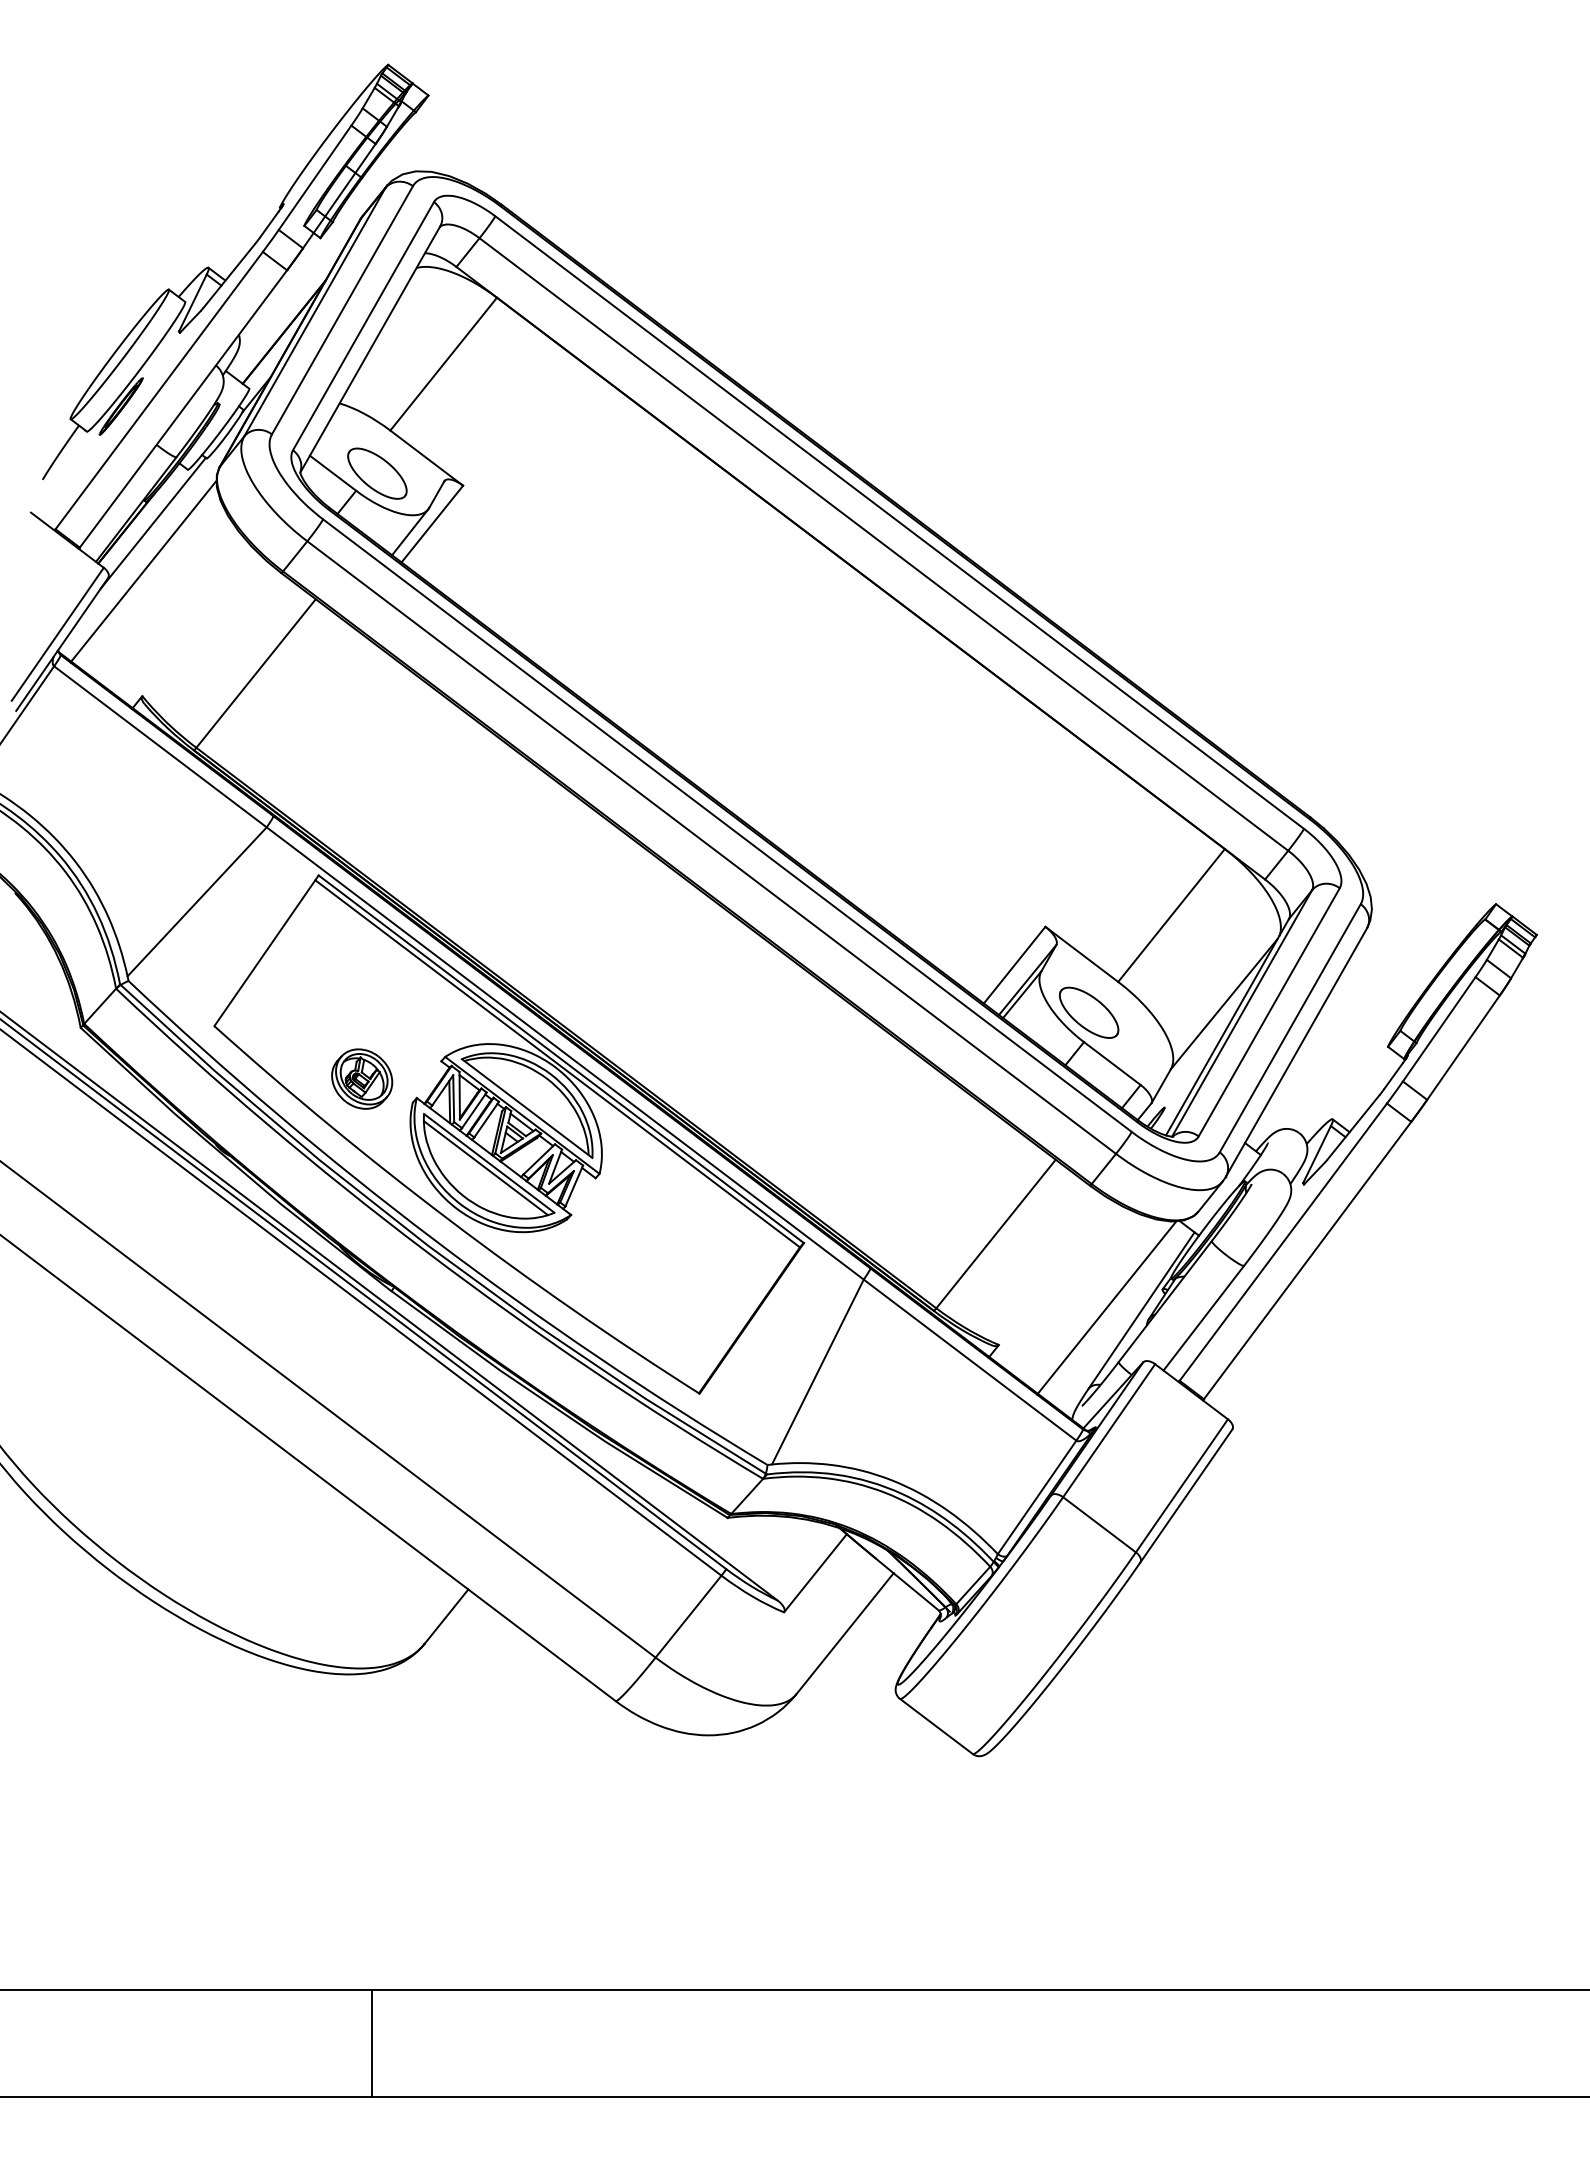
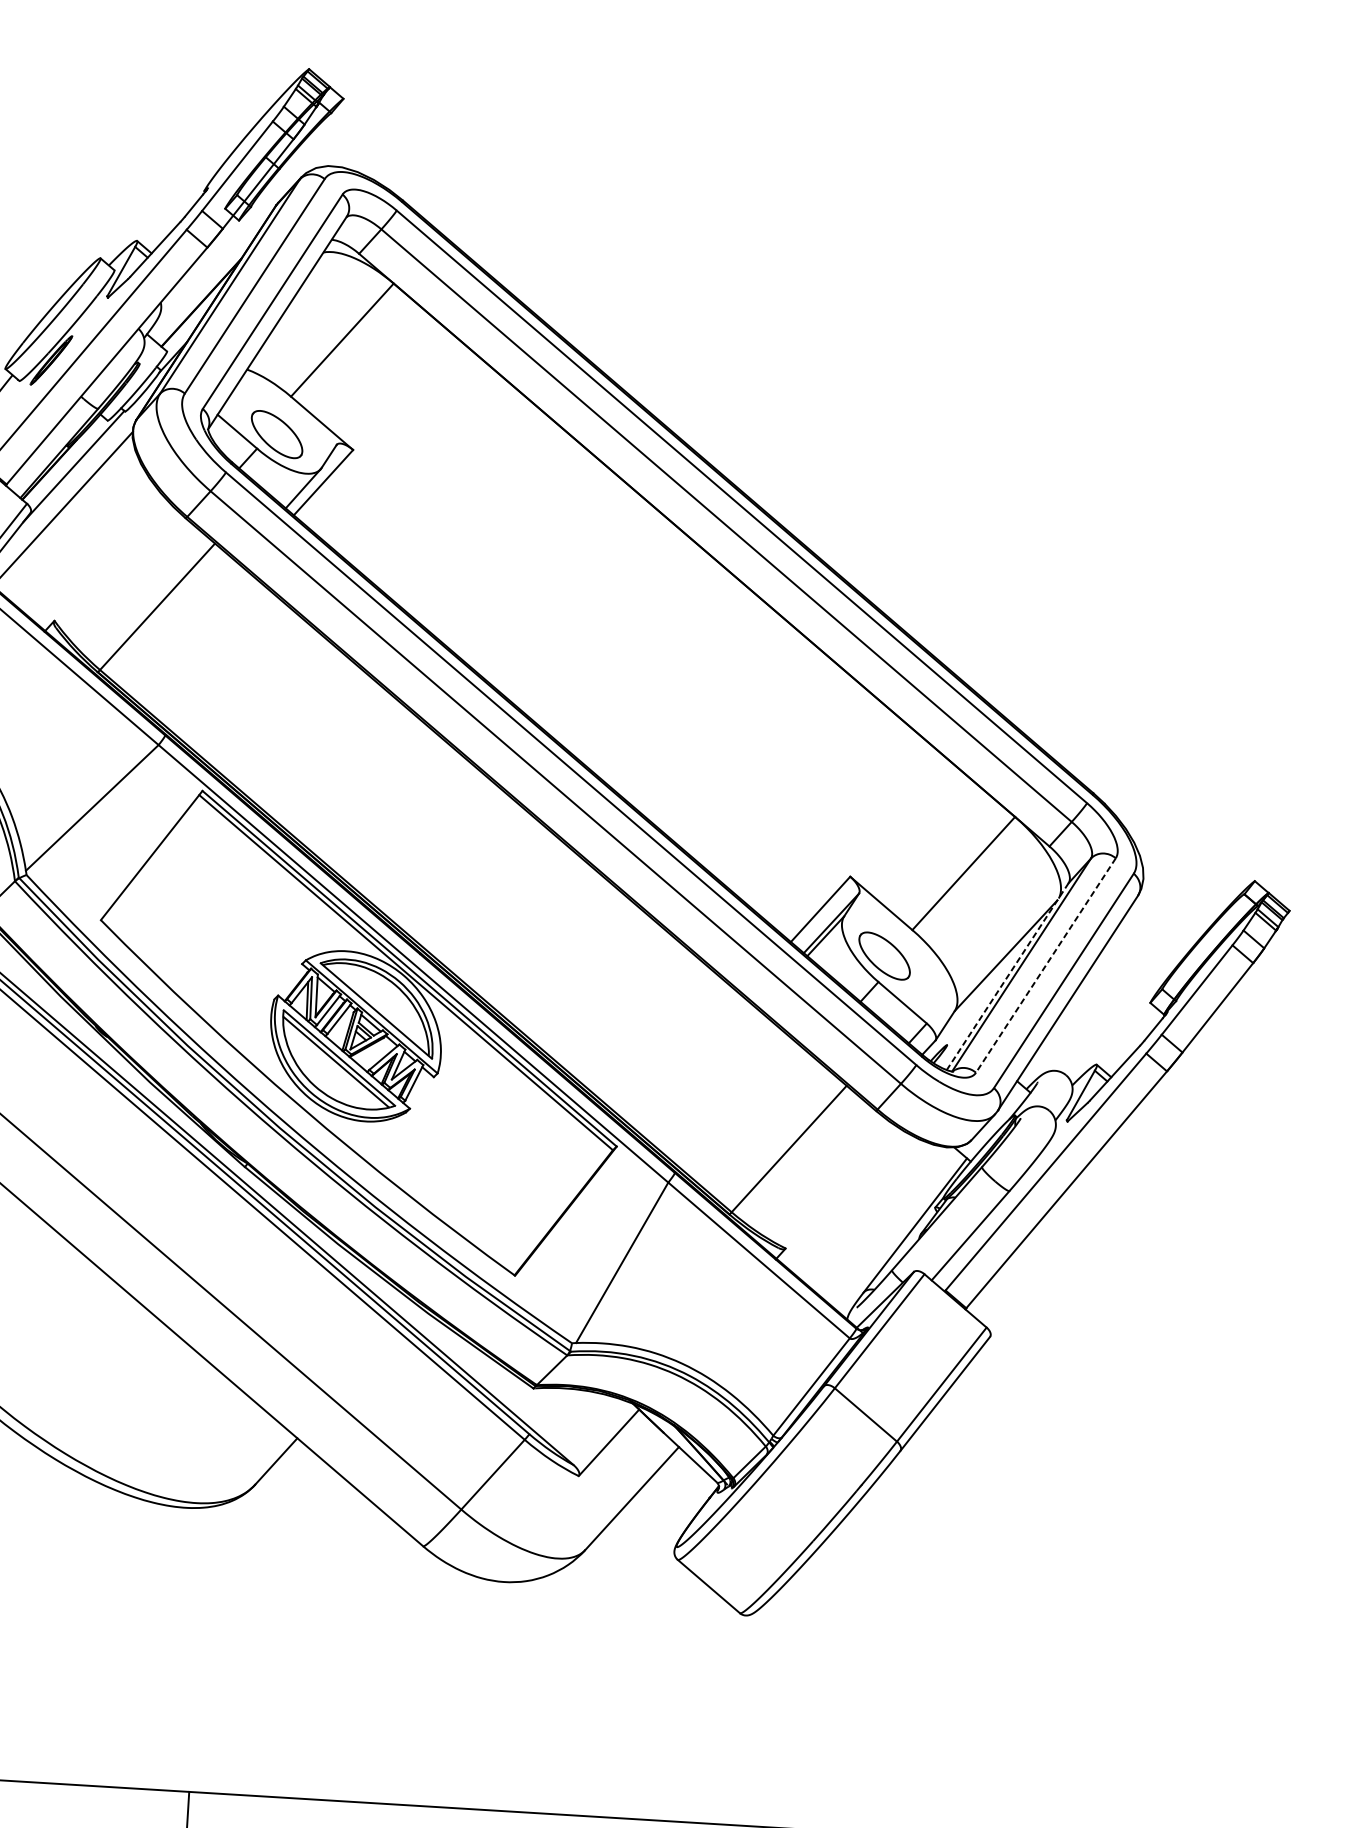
line: (1269, 1012) -> (1046, 965), solid -> dashed
line: (1227, 1027) -> (1007, 976), solid -> dashed
part: (362, 1078) -> (230, 975), removed
line: (1106, 1307) -> (884, 1220), removed

